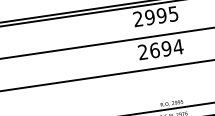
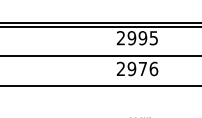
text: (166, 48) -> (142, 68), 2694 -> 2976

